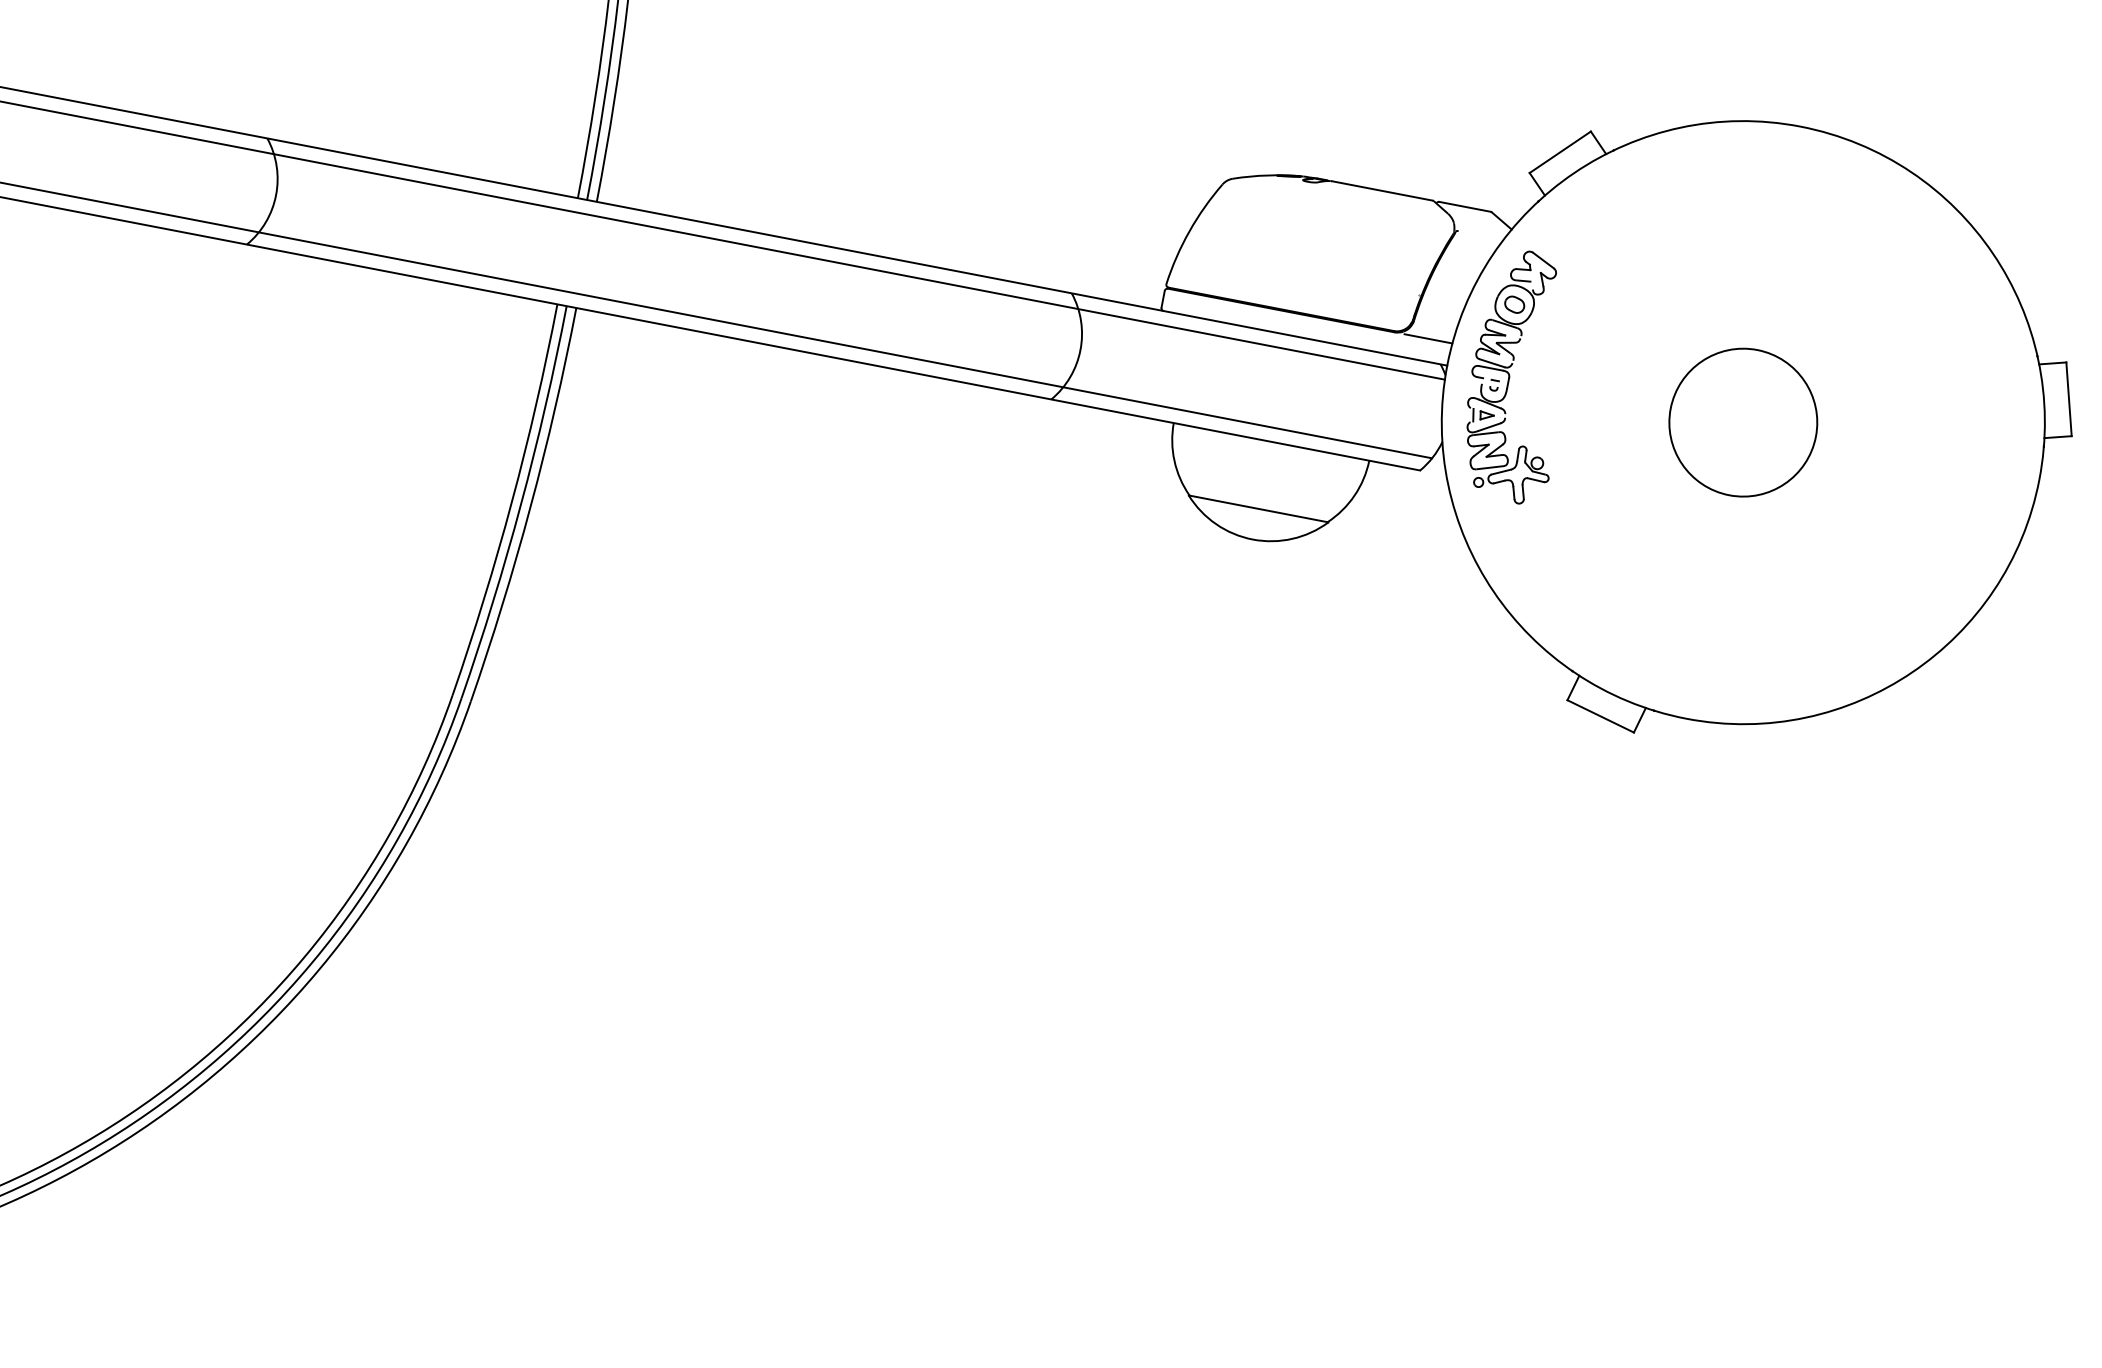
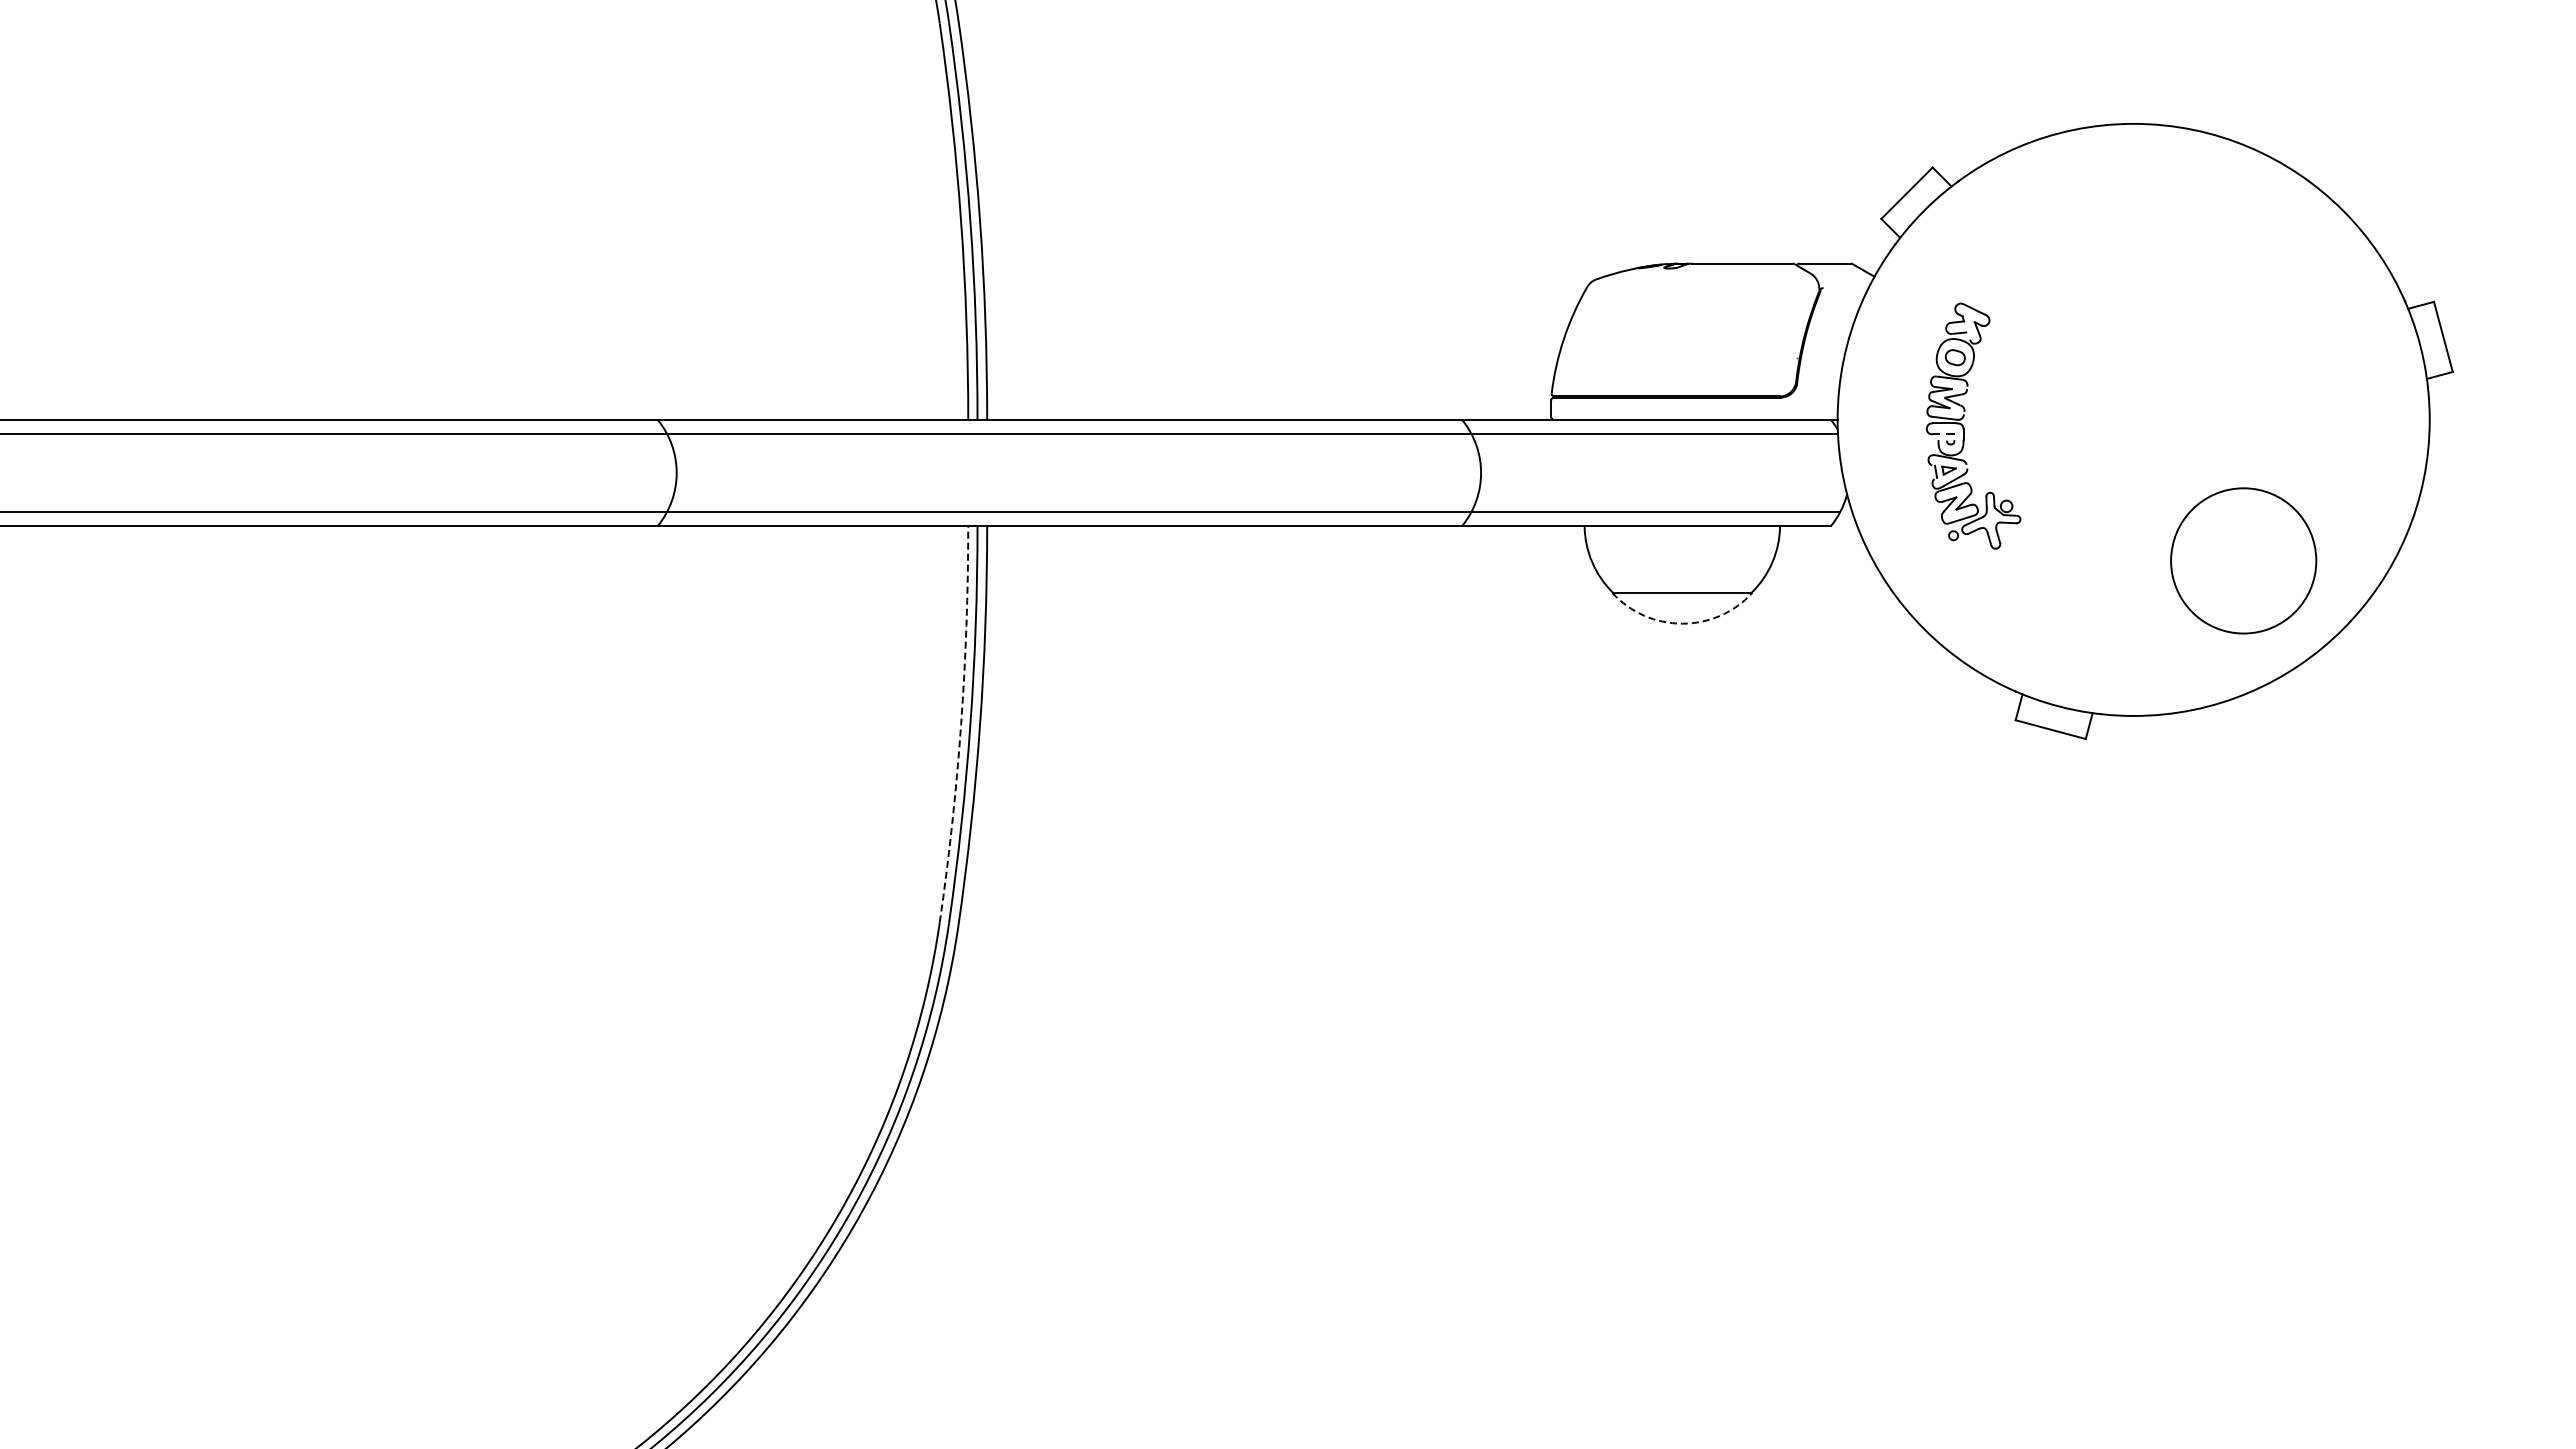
line: (1428, 338) -> (1814, 397), removed
part: (1510, 376) -> (1964, 427), moved
circle: (1743, 422) -> (2243, 560), moved
arc: (512, 501) -> (961, 724), solid -> dashed
arc: (1252, 539) -> (1682, 623), solid -> dashed

